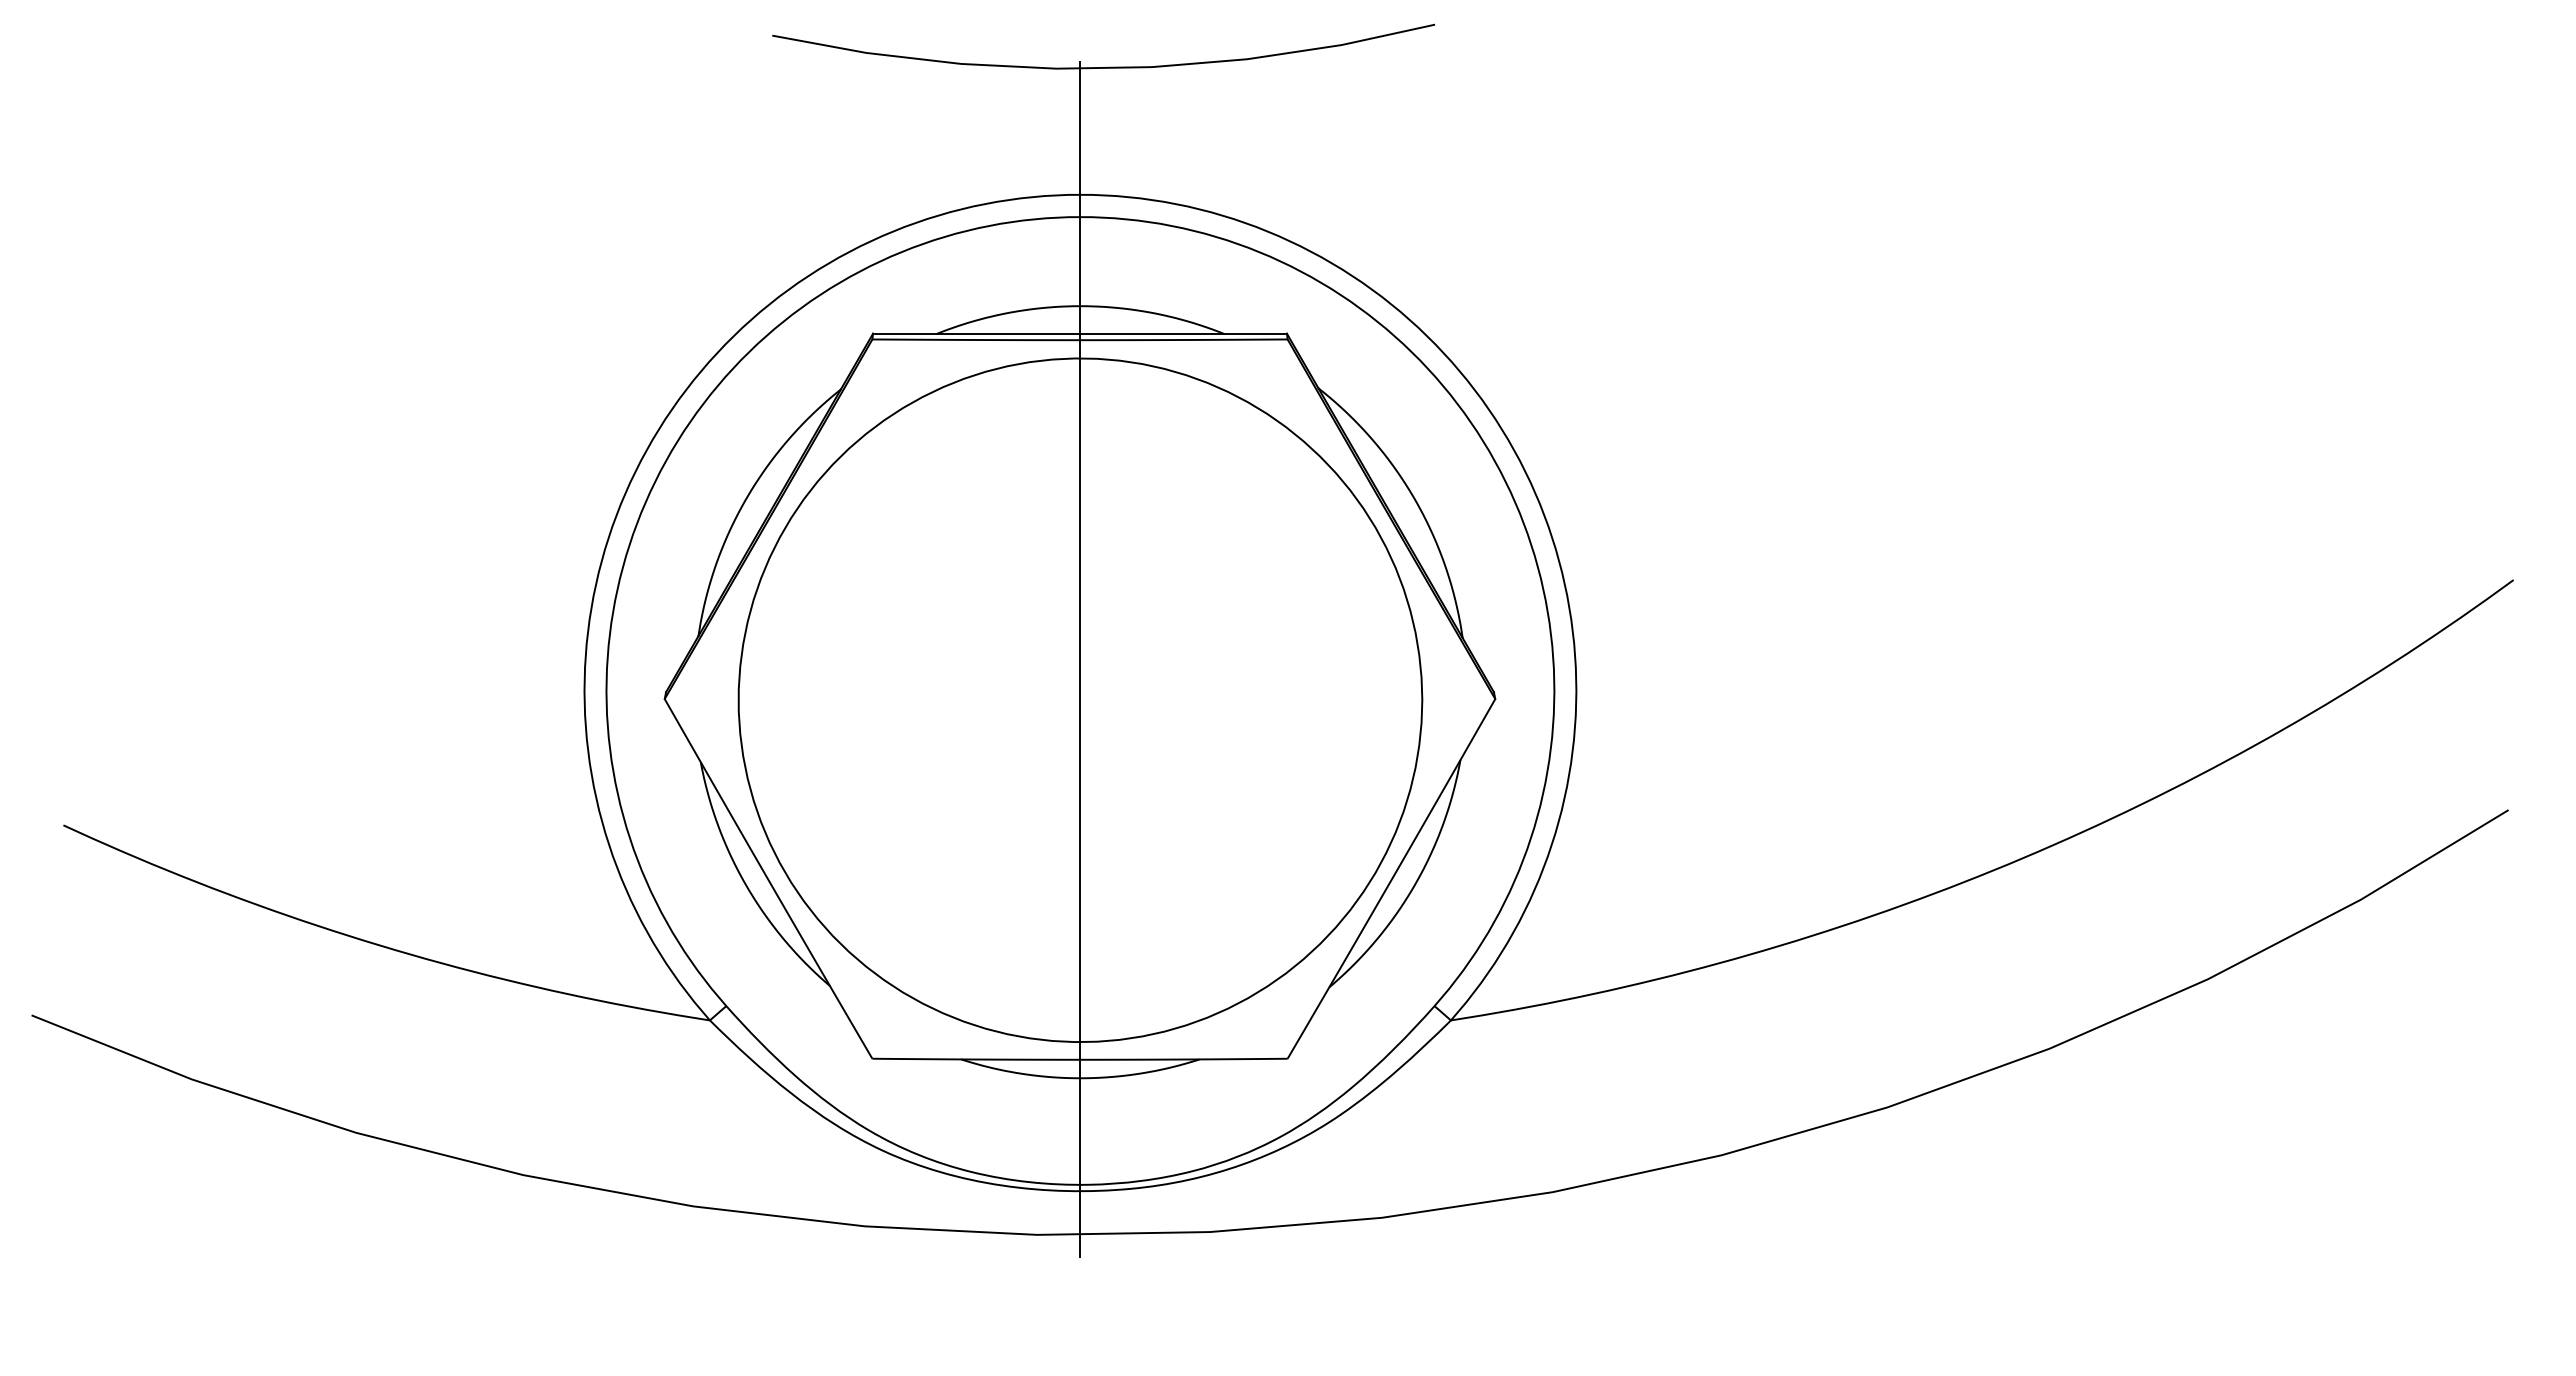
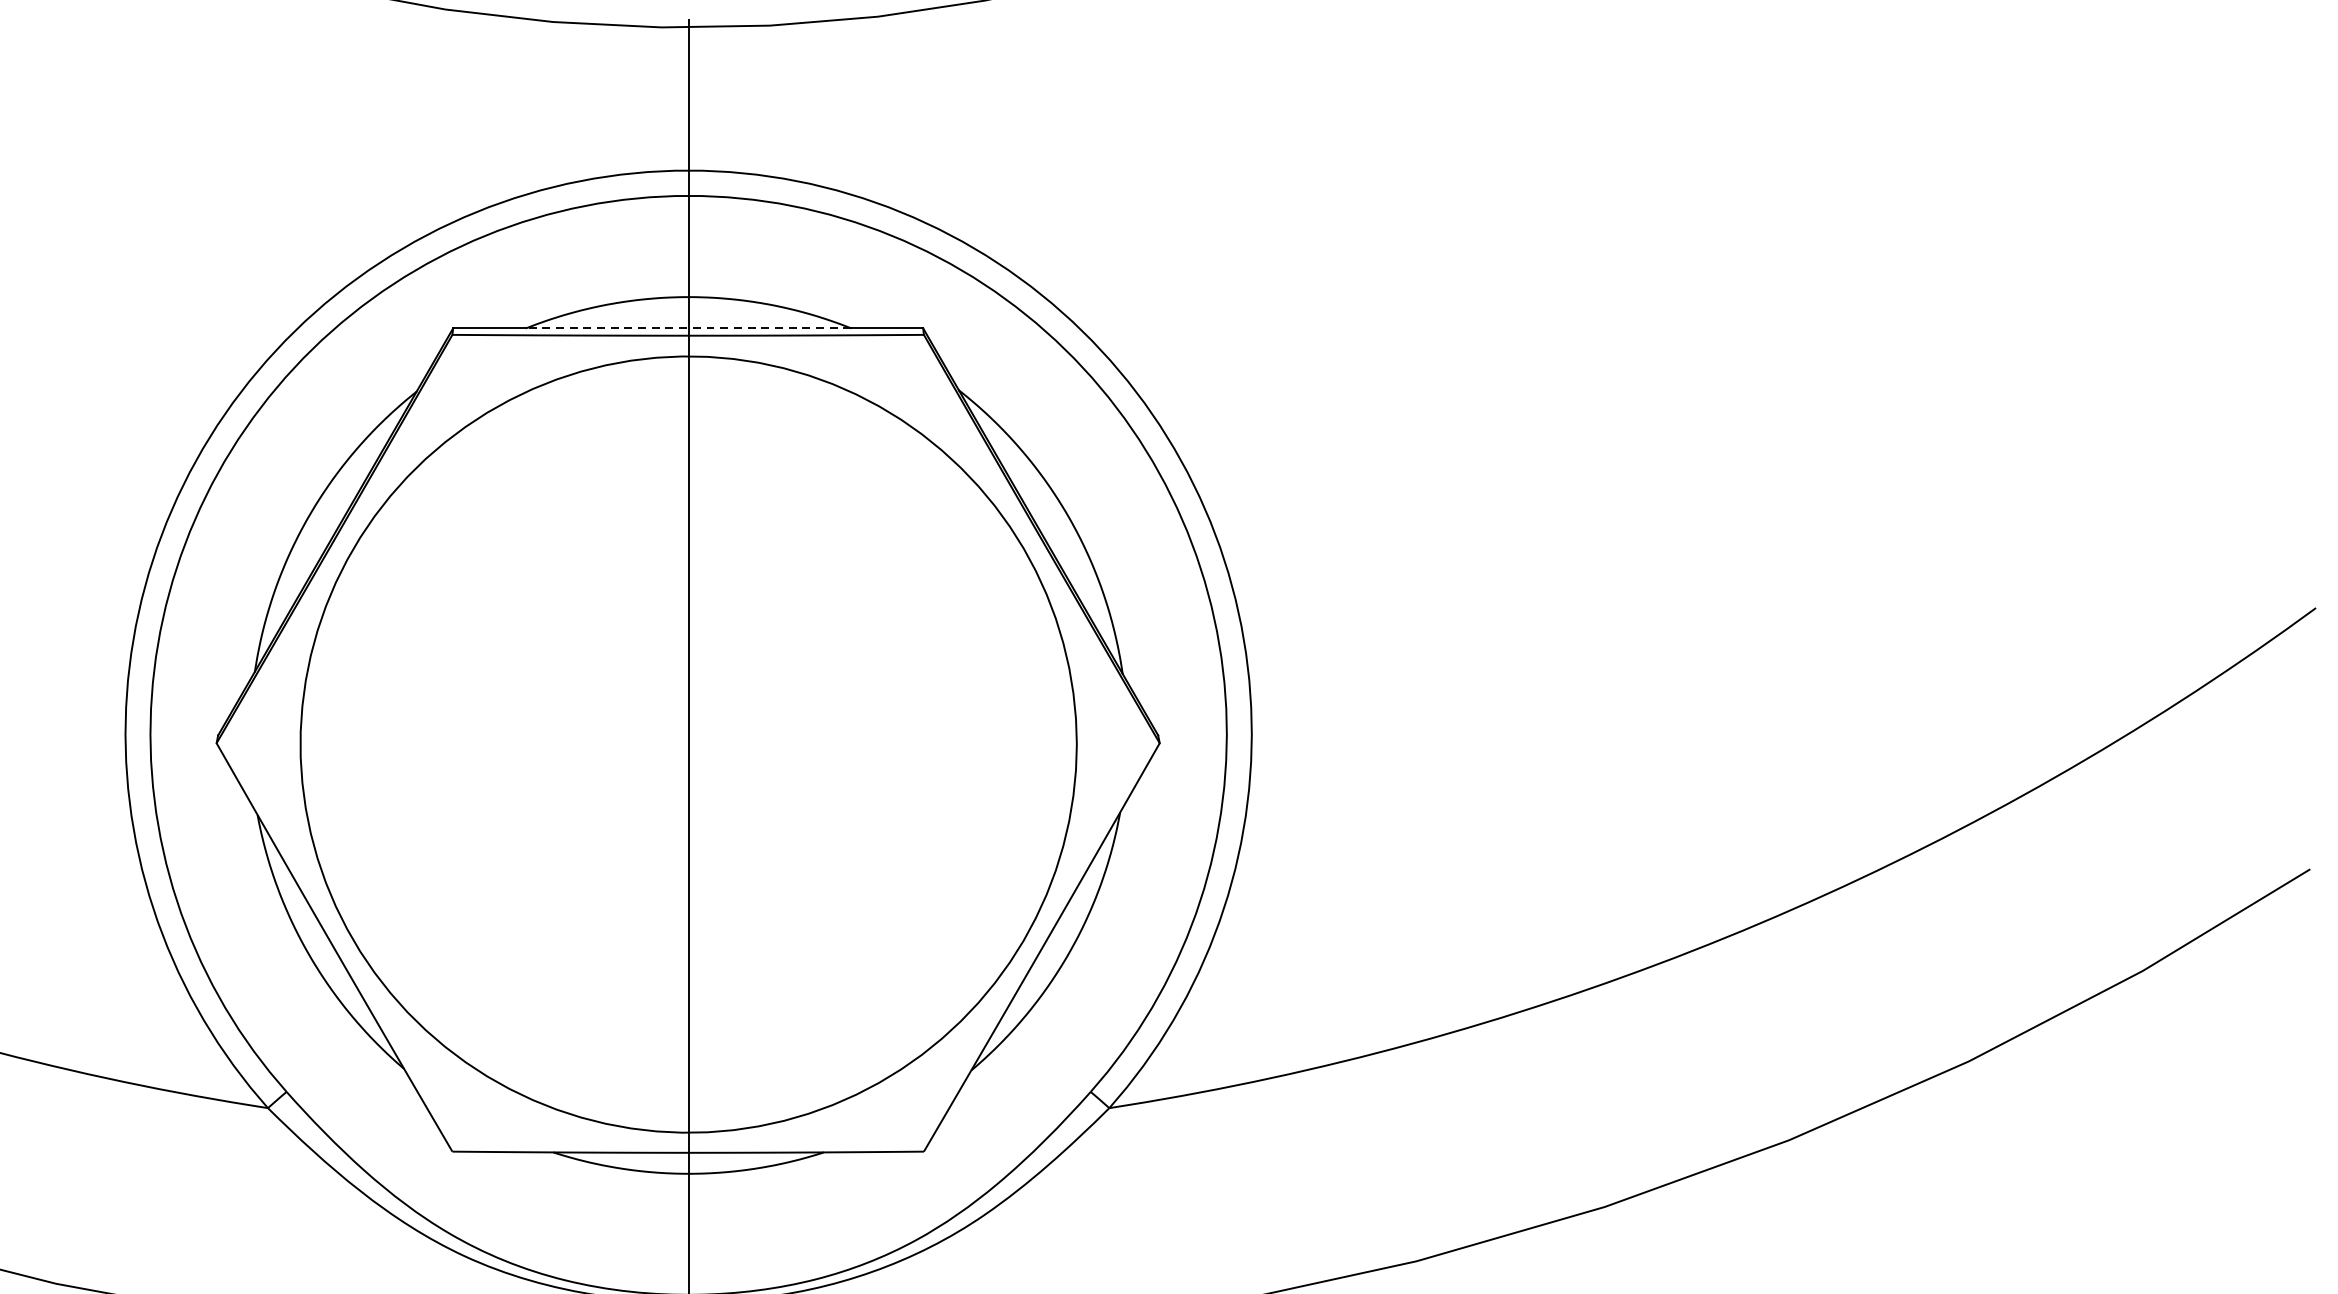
line: (1079, 333) -> (687, 328), solid -> dashed

